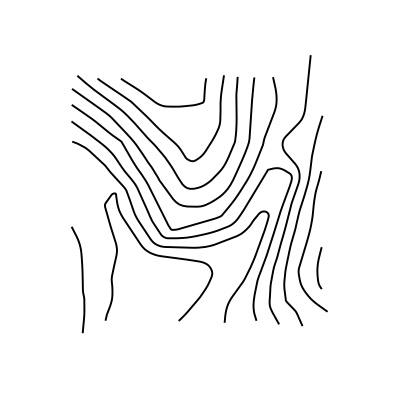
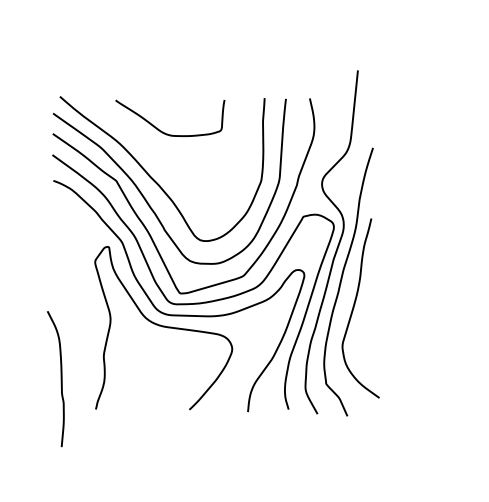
curve: (153, 121) -> (157, 155), removed
curve: (318, 268) -> (367, 342), removed
curve: (81, 279) -> (60, 378), moved

